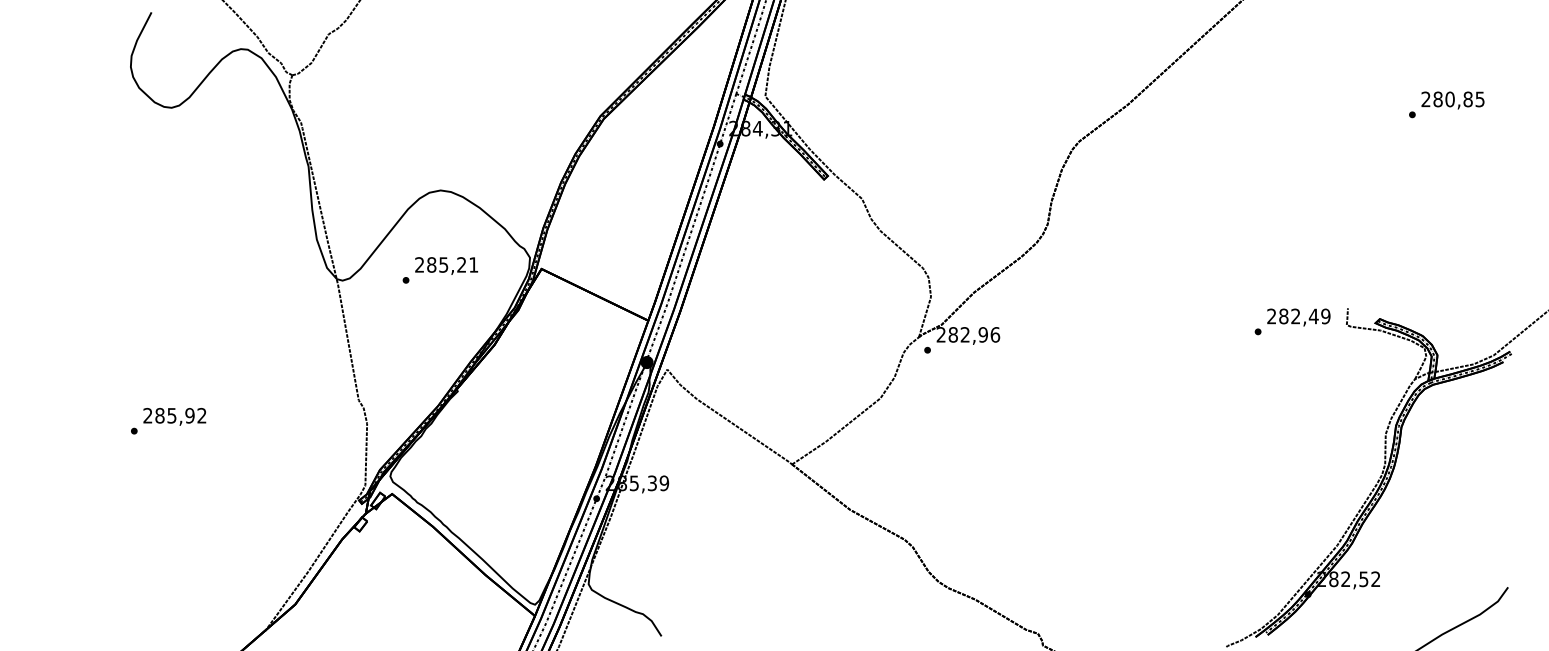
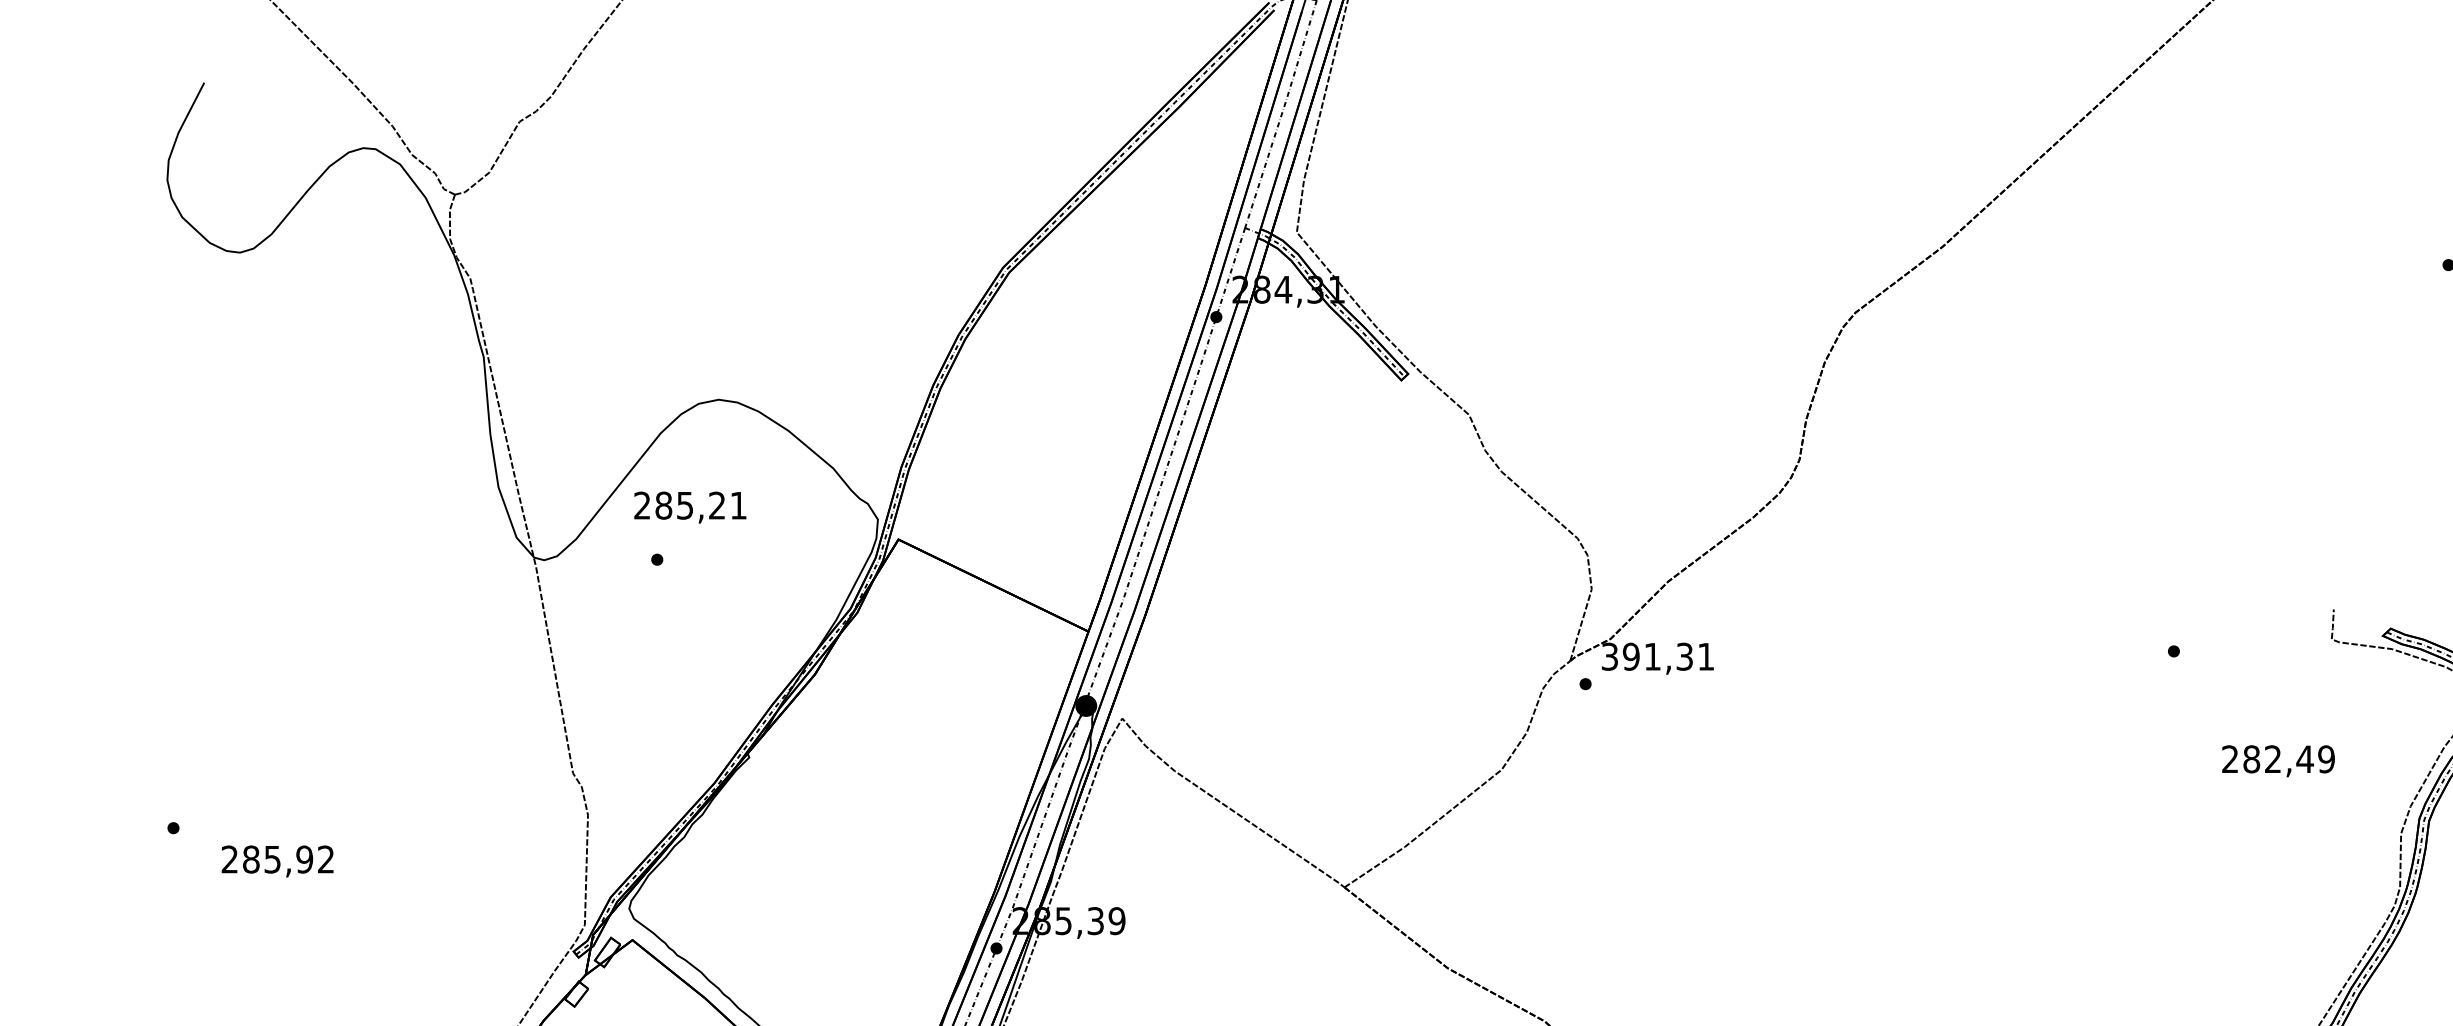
text: (446, 265) -> (690, 506), moved
text: (1298, 317) -> (2277, 761), moved
text: (968, 334) -> (1658, 656), 282,96 -> 391,31
text: (174, 416) -> (277, 860), moved

